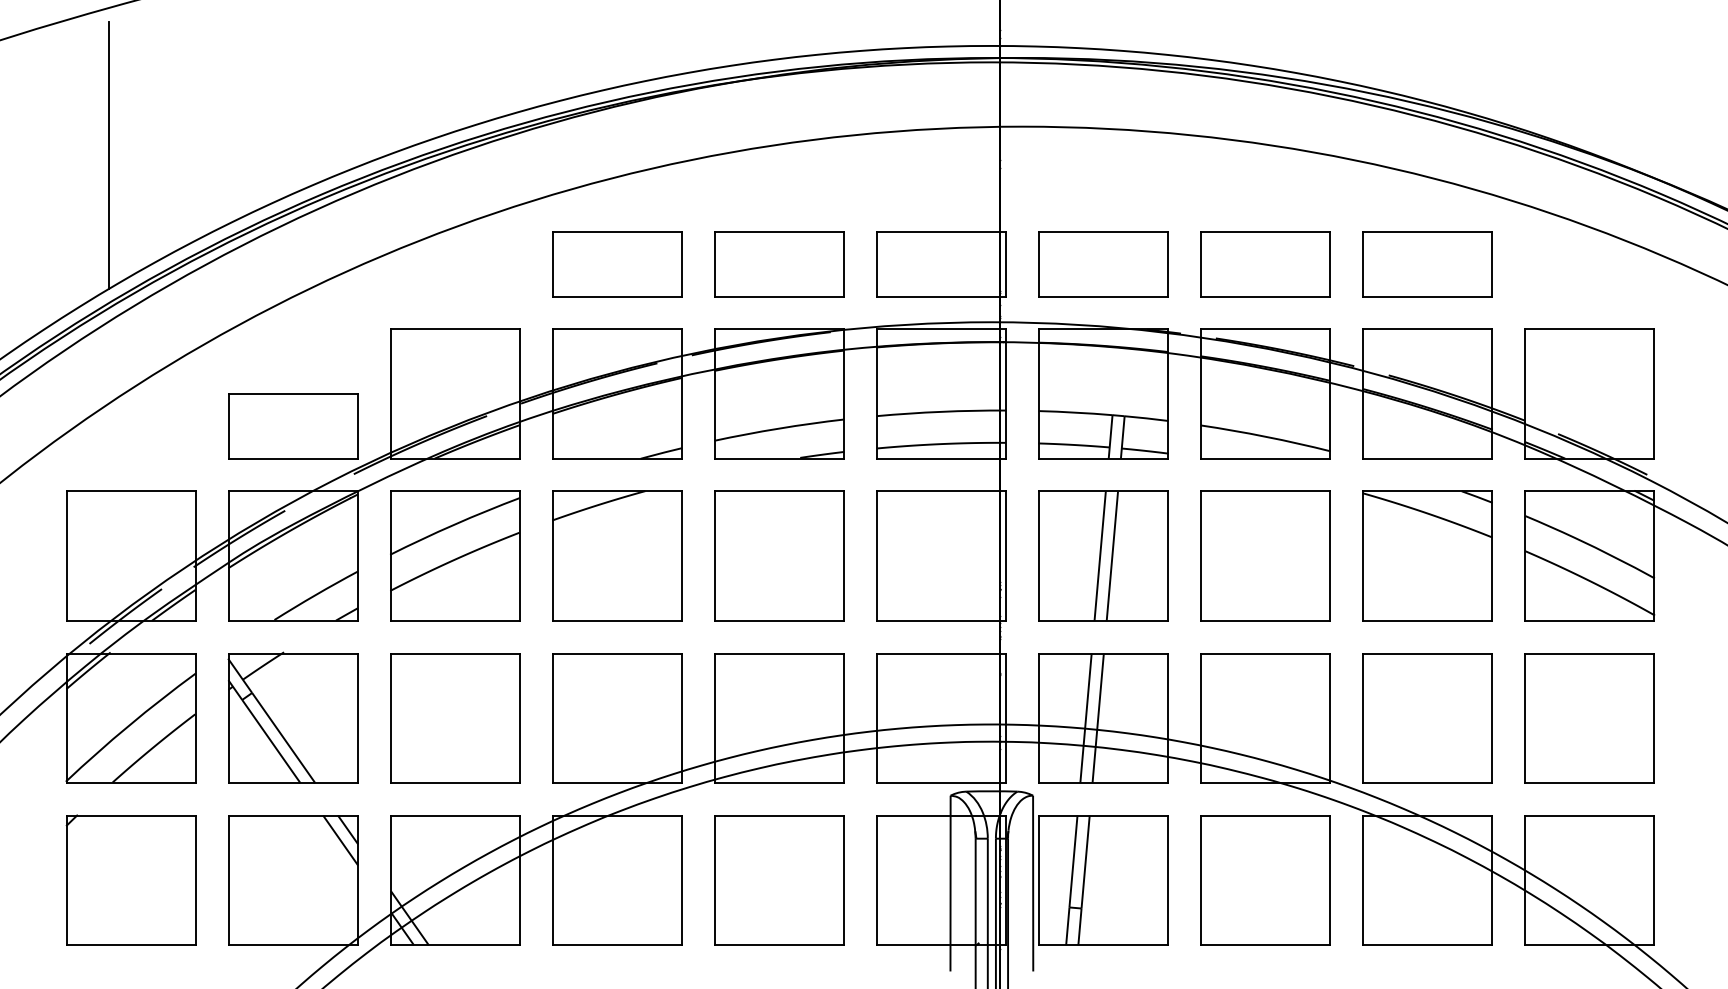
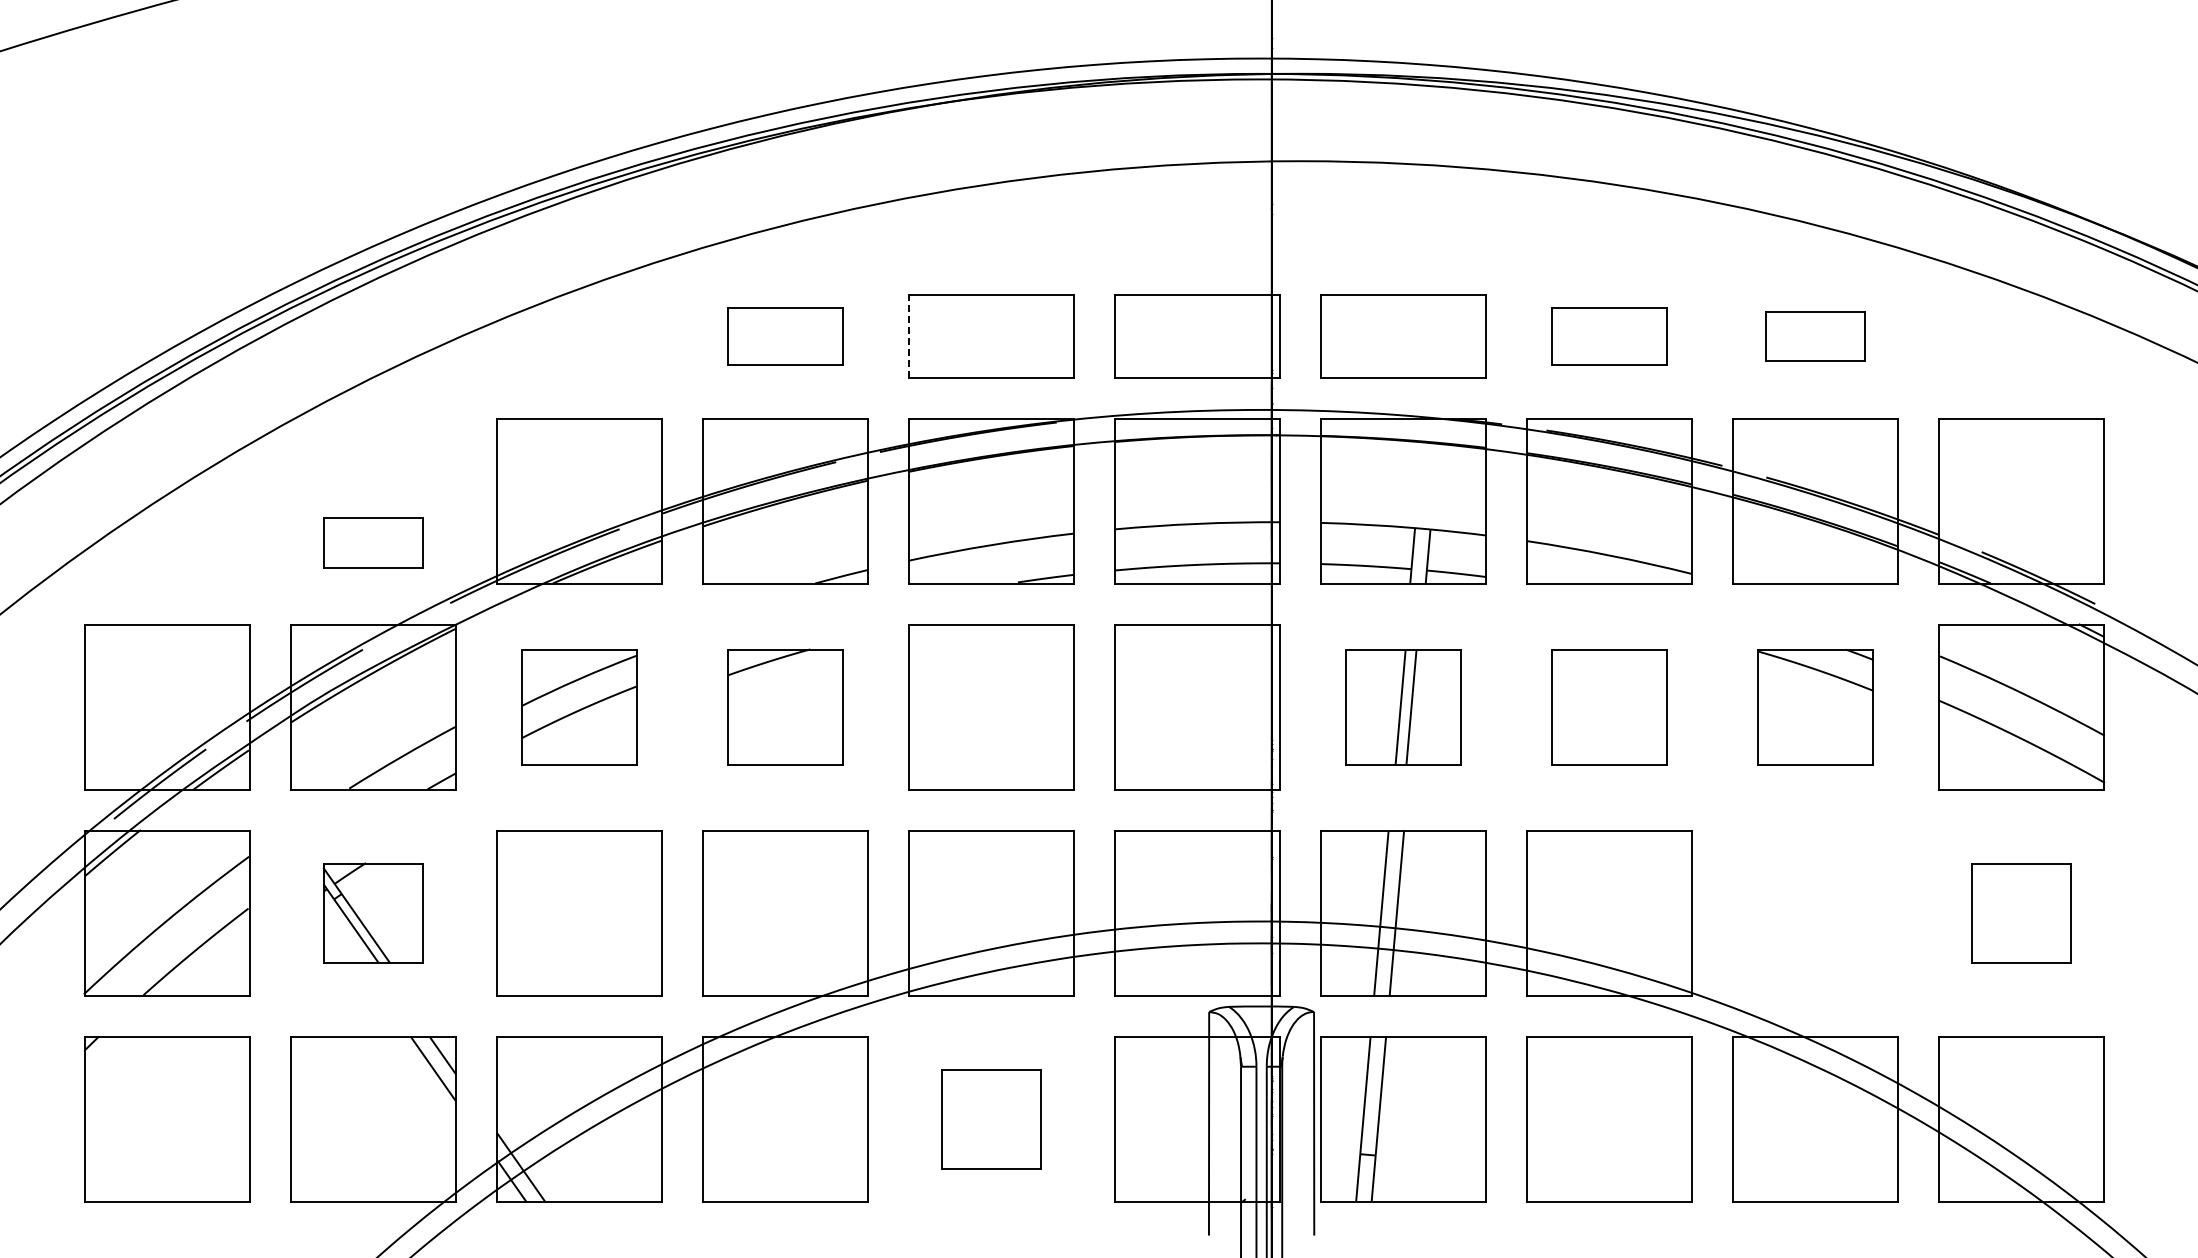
line: (108, 155) -> (138, 197), removed
part: (617, 264) -> (785, 336), size x0.7
line: (714, 264) -> (909, 336), solid -> dashed
part: (1265, 264) -> (1609, 336), size x0.7
part: (1427, 264) -> (1815, 336), size x0.6
part: (293, 426) -> (373, 542), size x0.6
part: (617, 555) -> (785, 706), size x0.7
part: (455, 556) -> (579, 707), size x0.7
part: (1103, 556) -> (1403, 707), size x0.7
part: (1265, 556) -> (1609, 707), size x0.7
part: (1427, 556) -> (1815, 707), size x0.7
part: (292, 717) -> (372, 912), size x0.6
part: (1427, 718) -> (1815, 913), removed
part: (1589, 718) -> (2021, 913), size x0.6
part: (779, 880) -> (991, 1119), size x0.6

